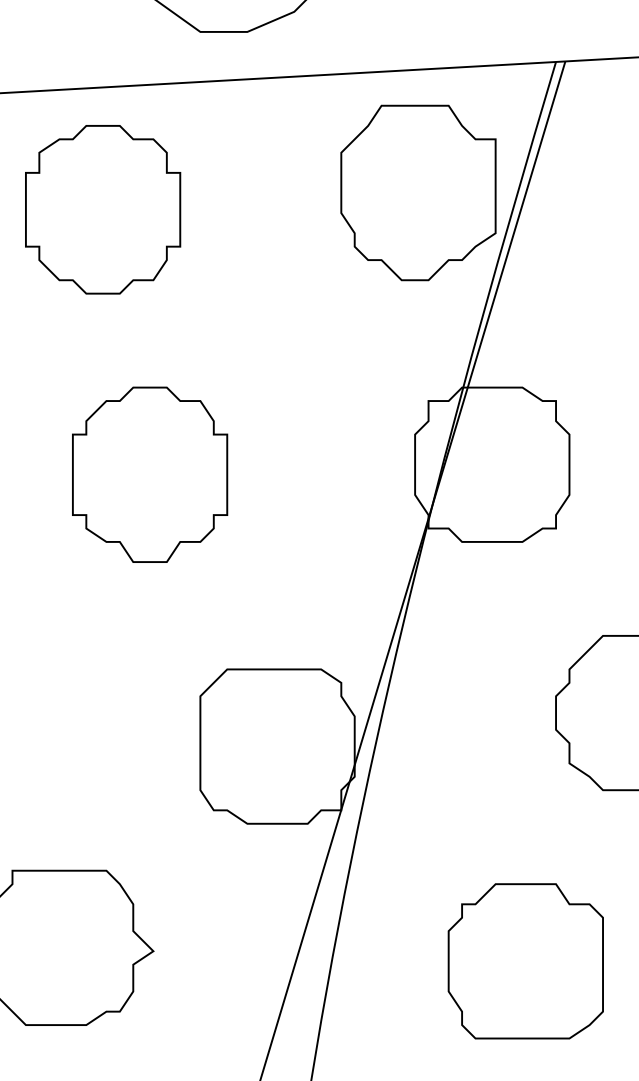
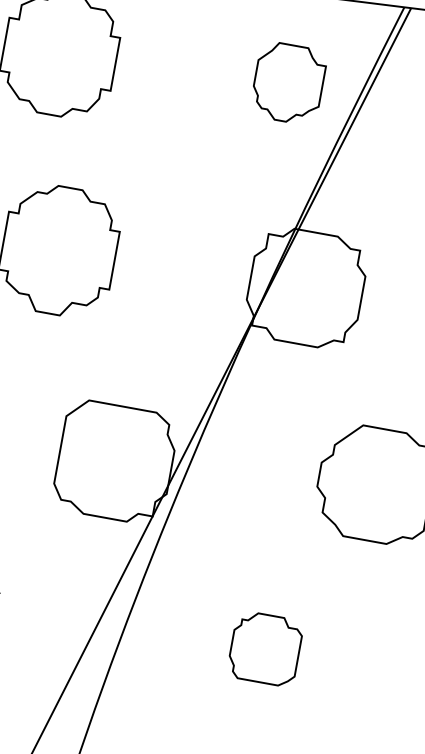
part: (418, 192) -> (288, 83), size x0.6
part: (525, 961) -> (265, 648), size x0.6

